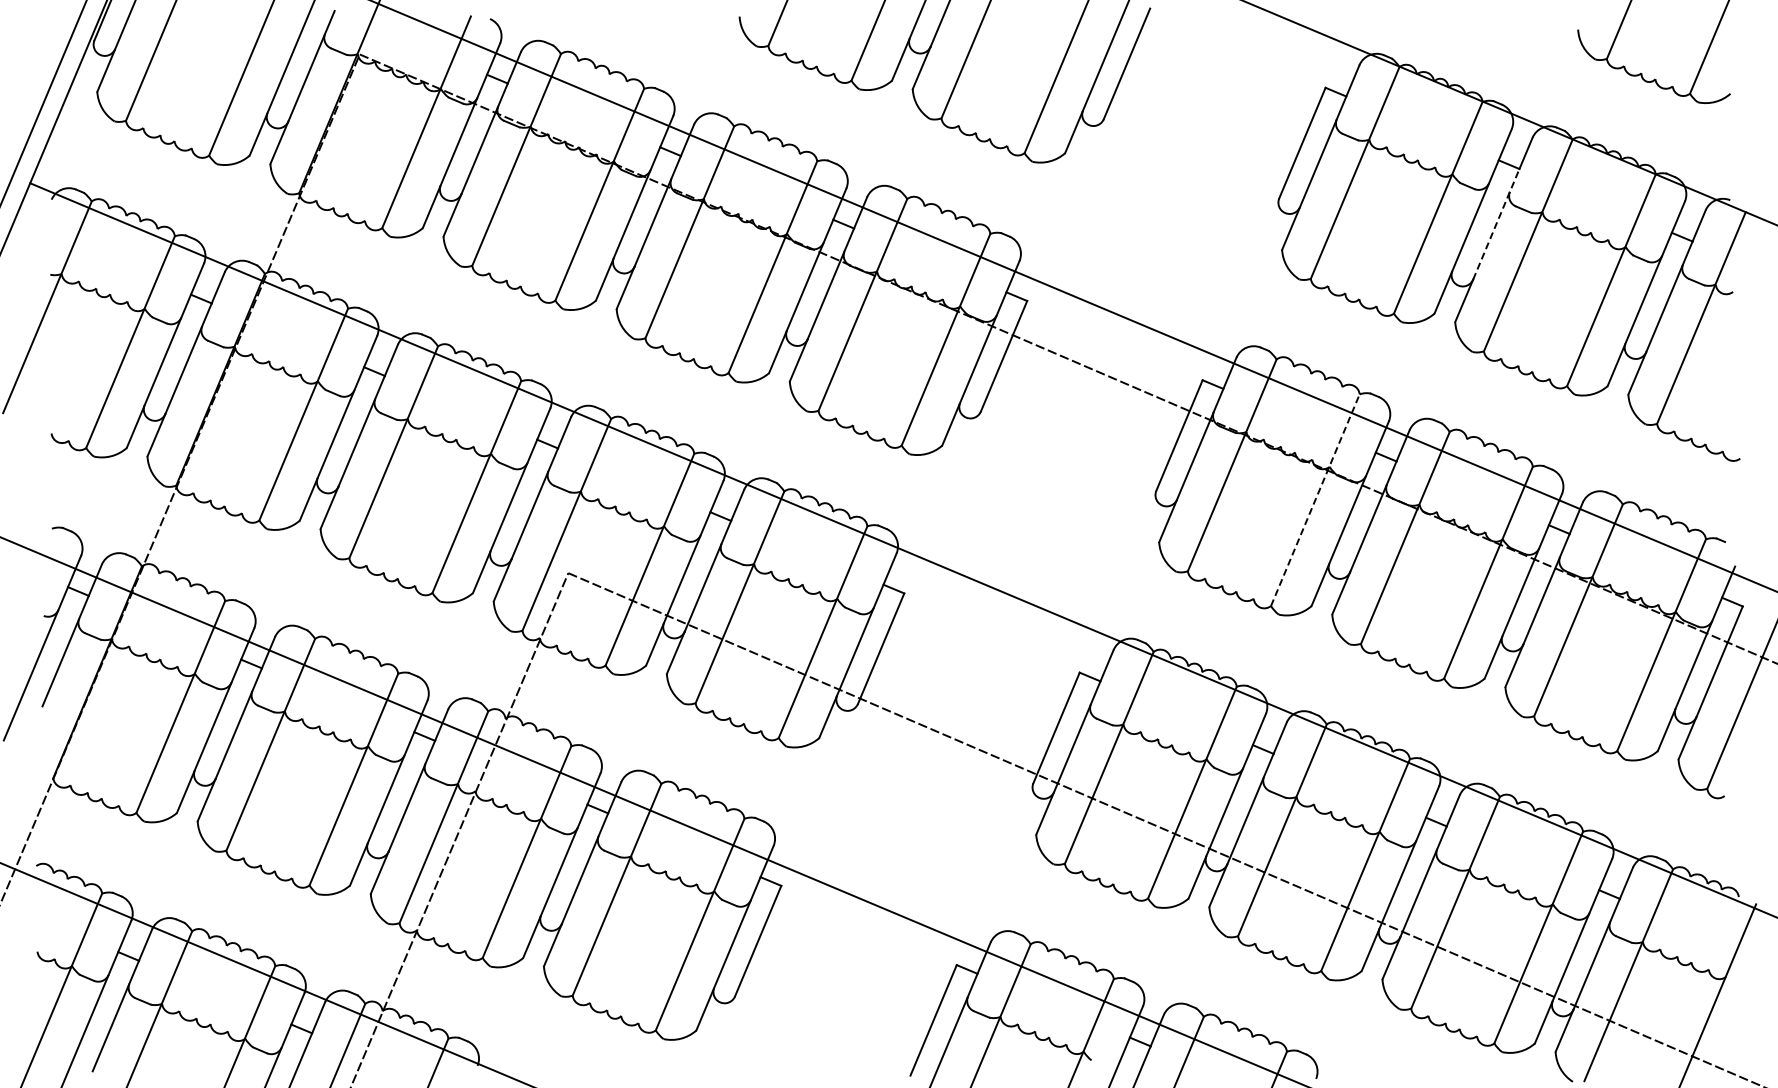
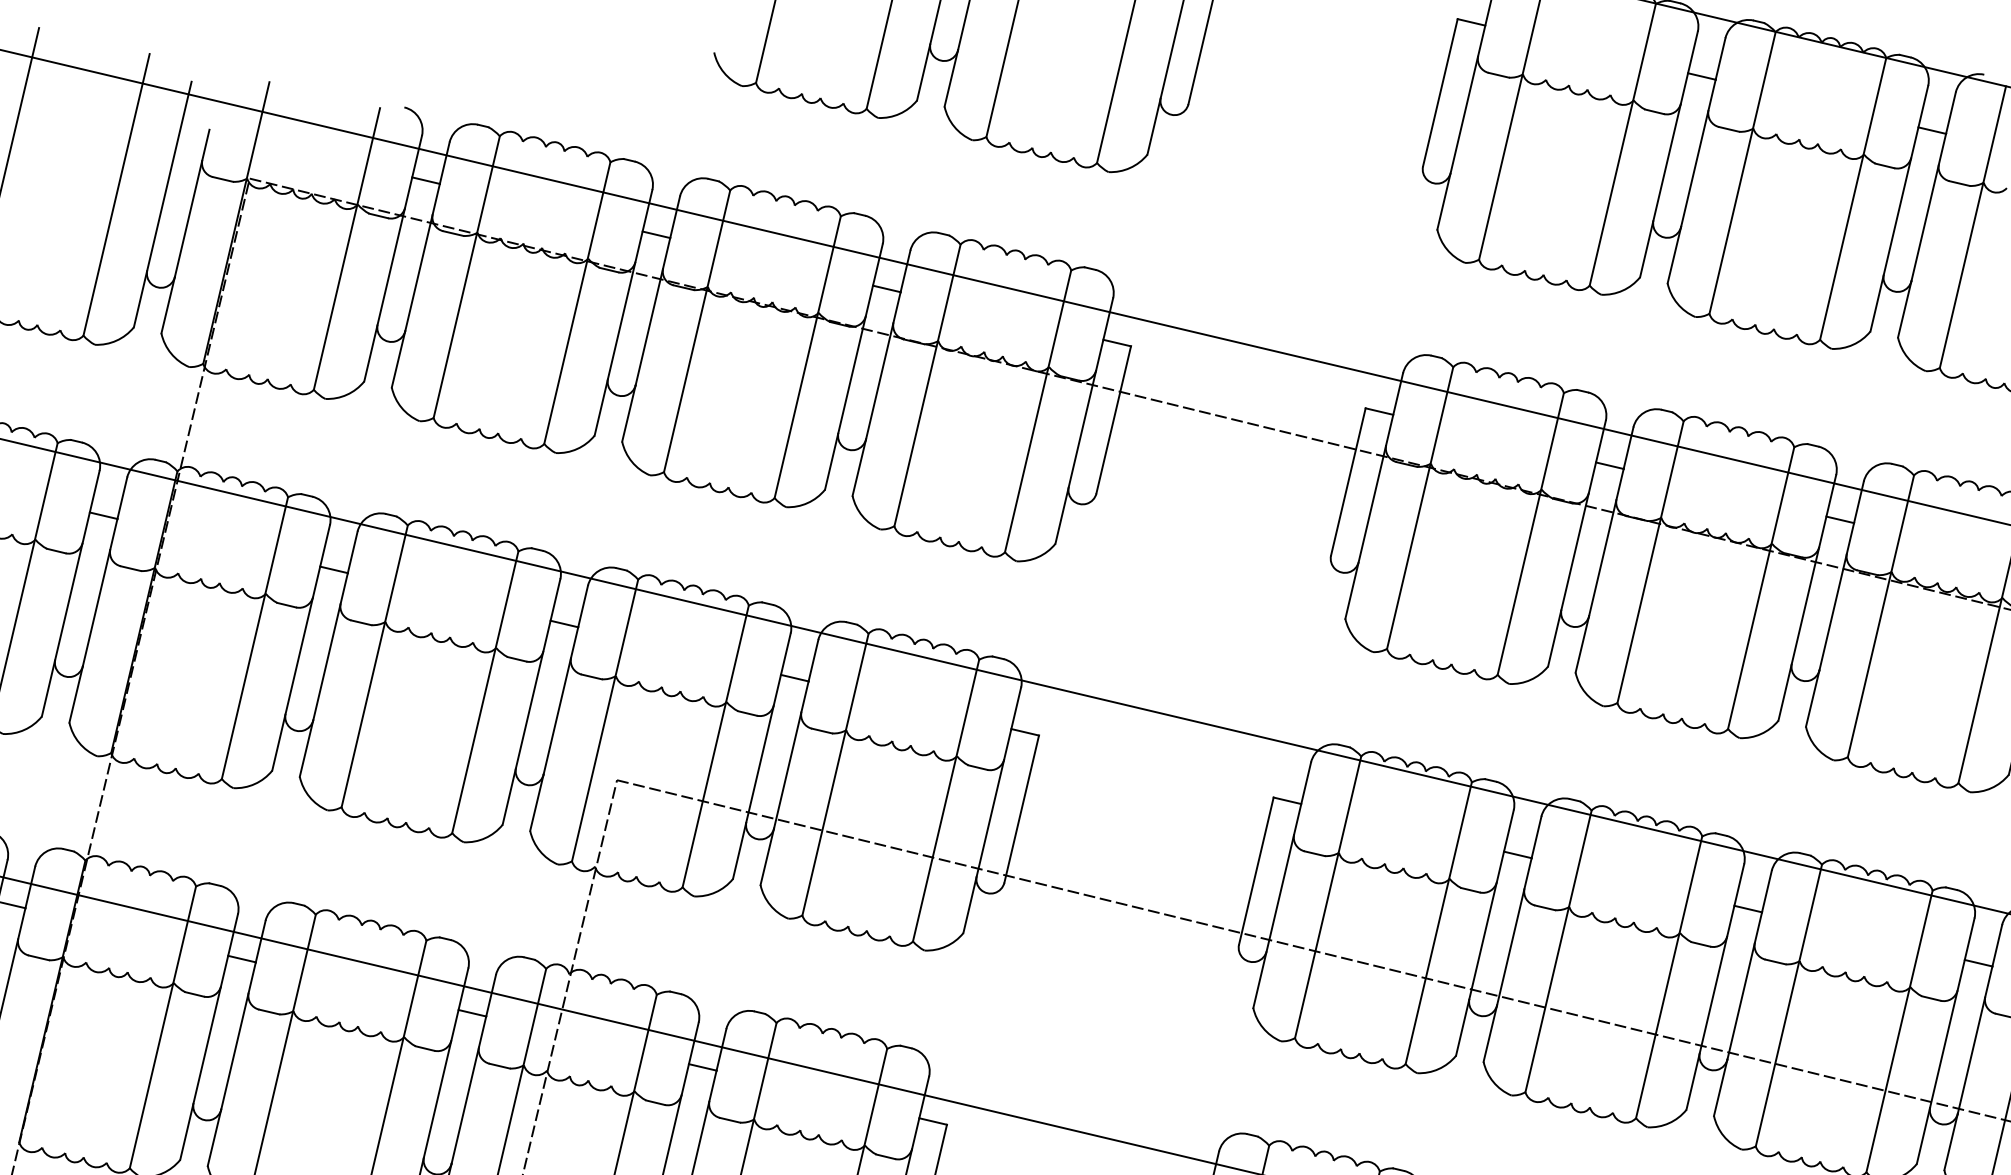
line: (1496, 224) -> (1698, 153), dashed -> solid
line: (1315, 500) -> (1531, 534), dashed -> solid

